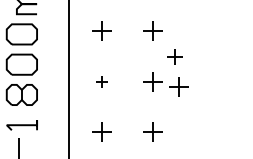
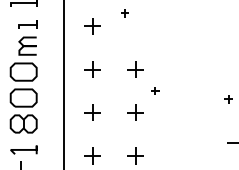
part: (175, 55) -> (155, 90), size x0.62
part: (102, 81) -> (92, 112), size x1.67
part: (179, 87) -> (158, 117), removed

